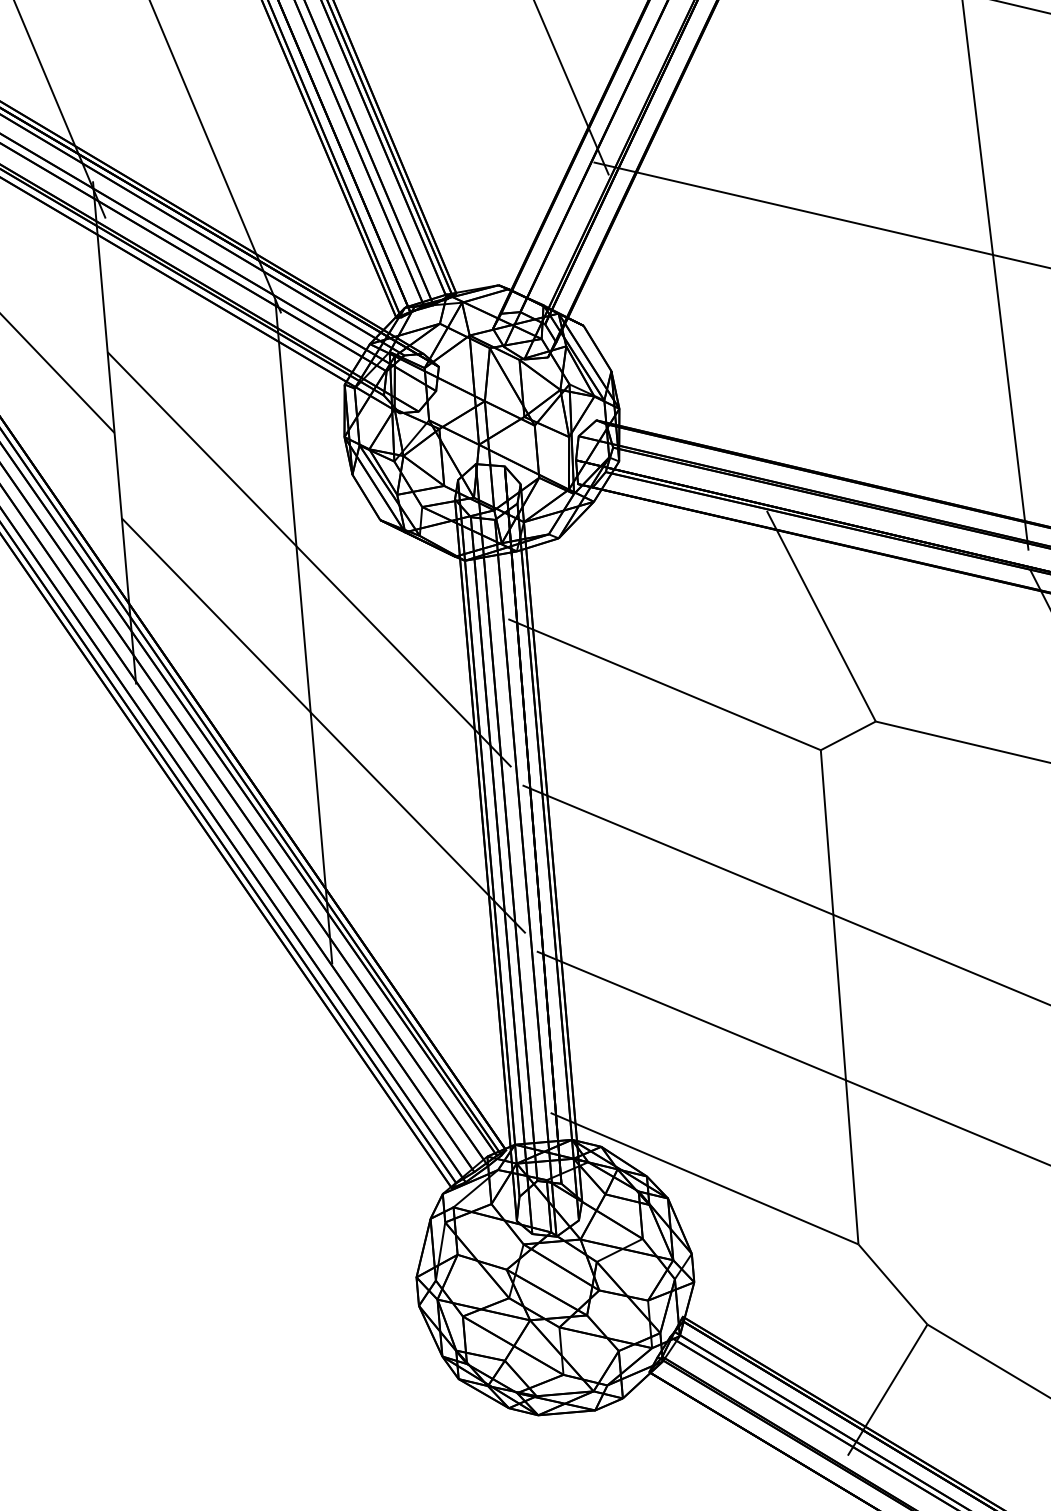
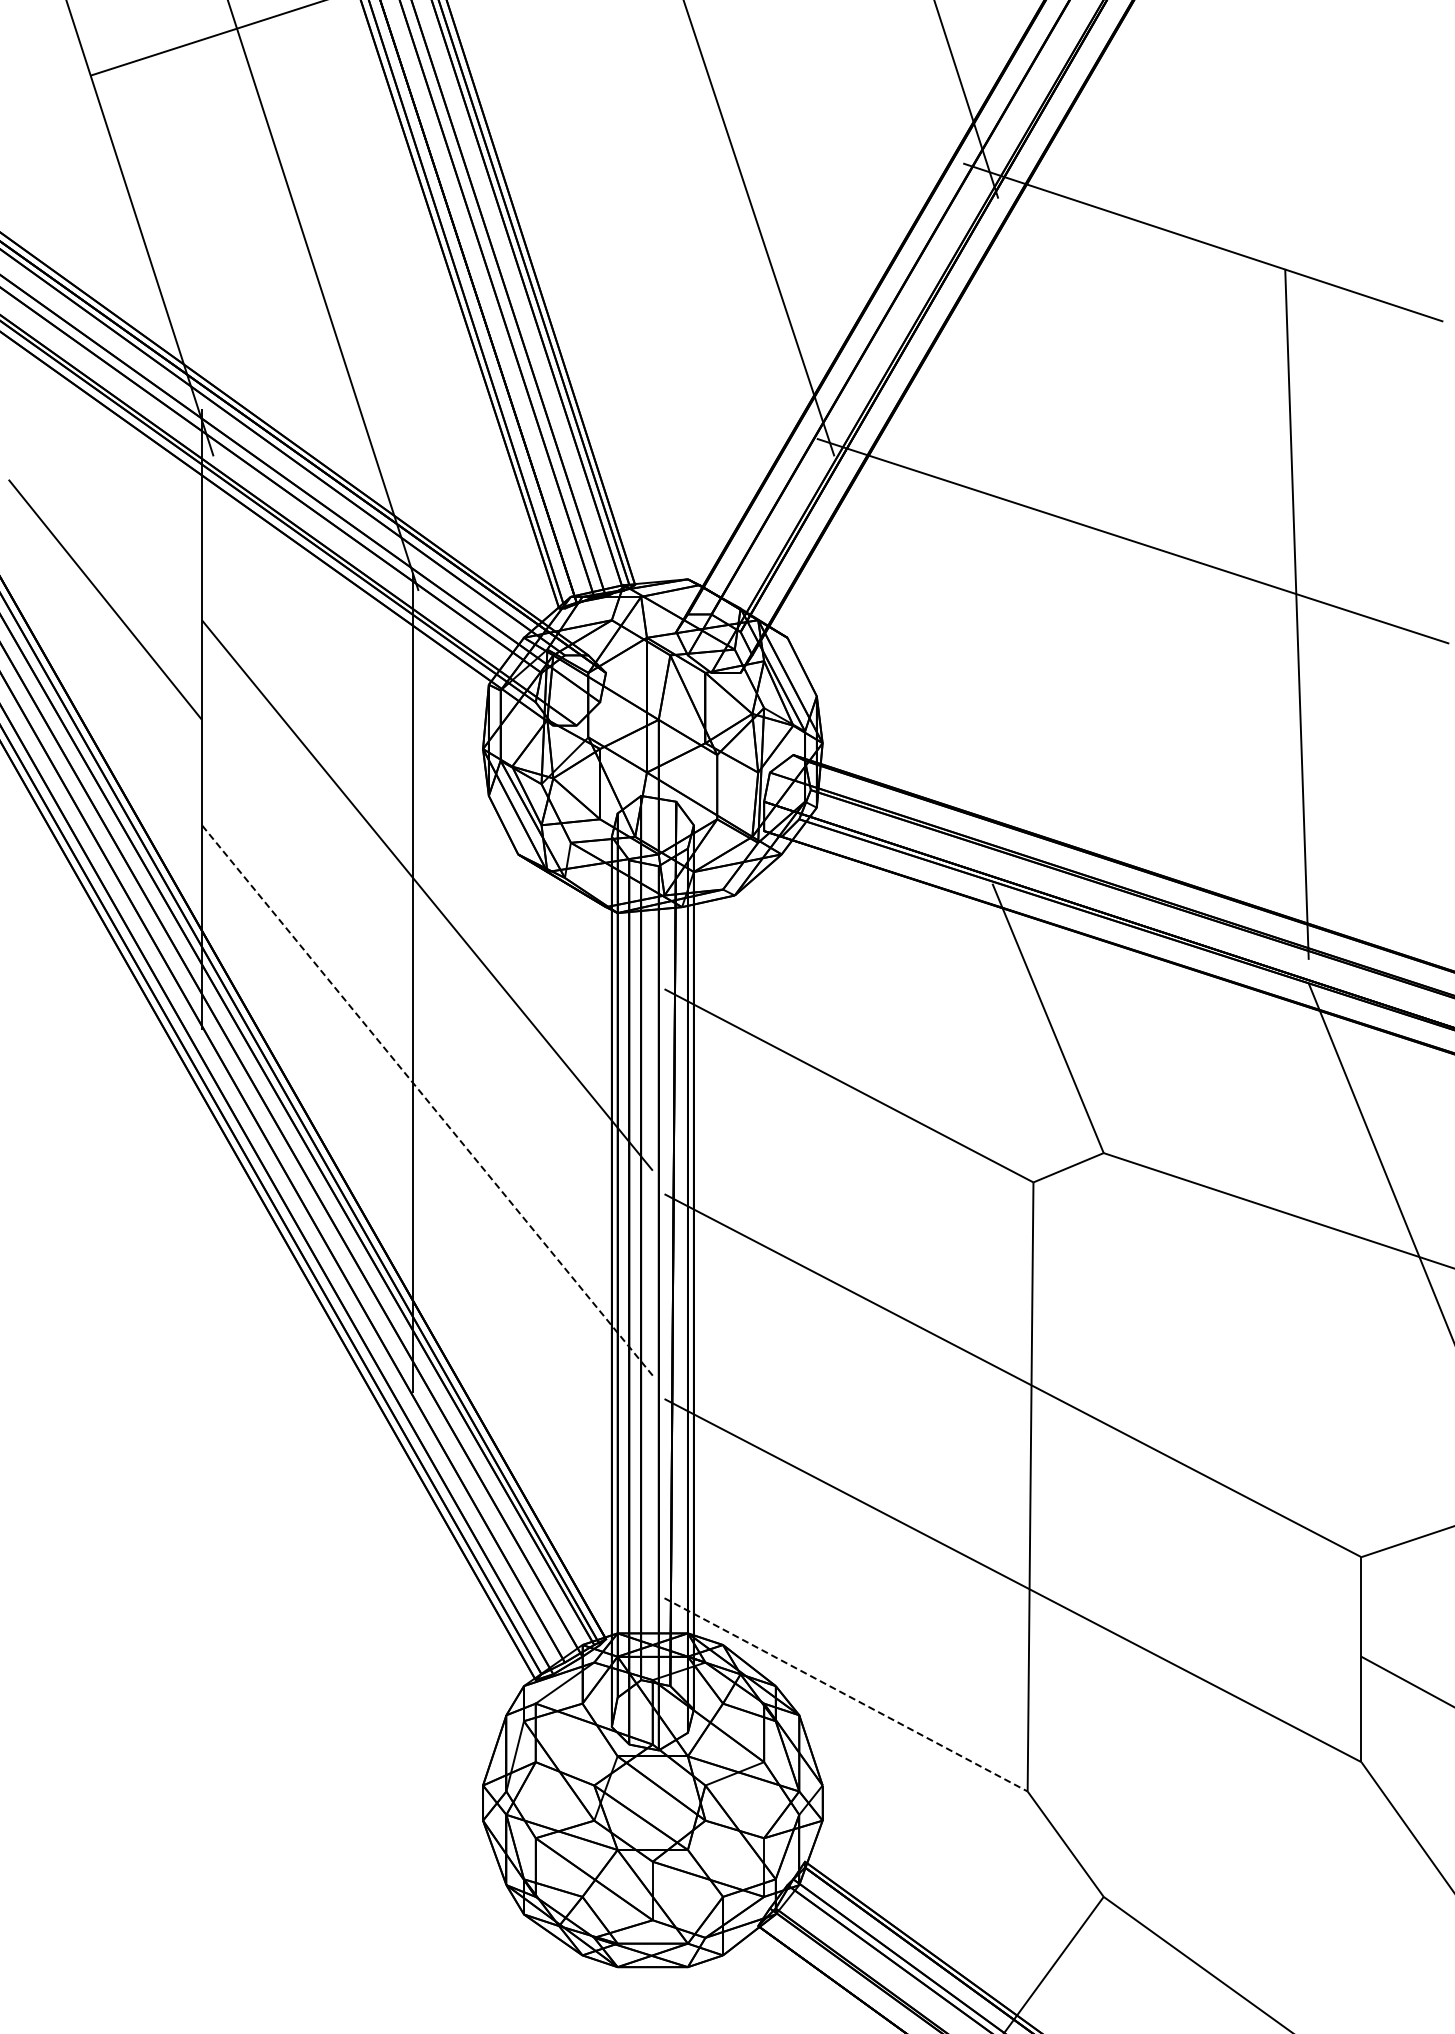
line: (323, 725) -> (427, 1100), solid -> dashed
line: (704, 1178) -> (846, 1694), solid -> dashed

